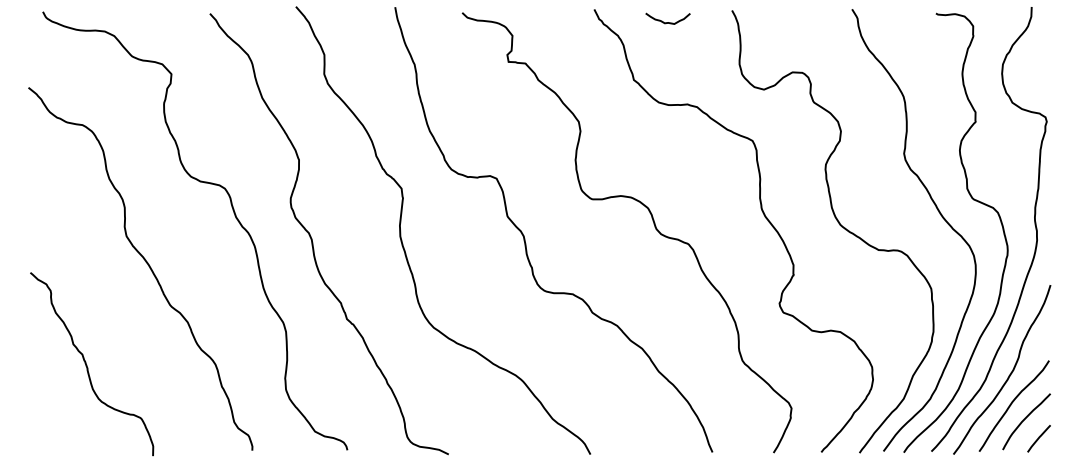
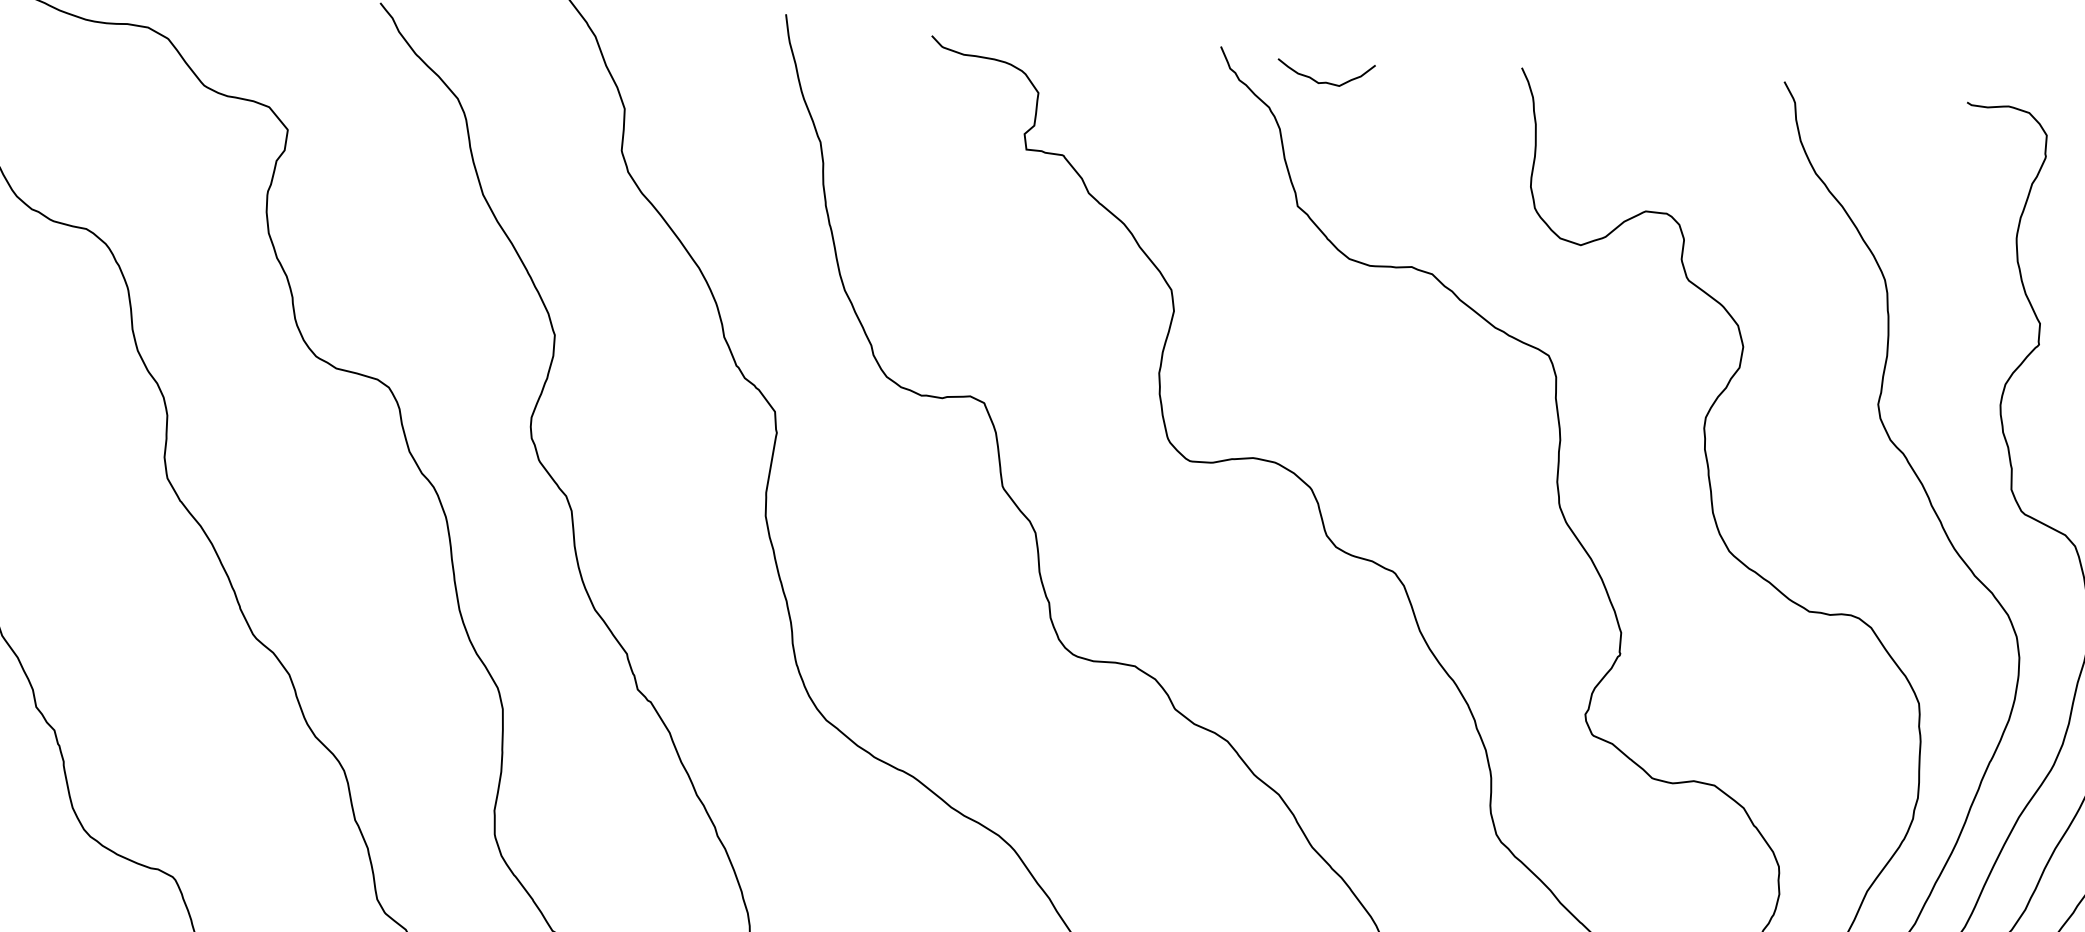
curve: (667, 22) -> (1324, 81), moved

